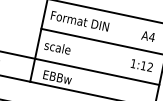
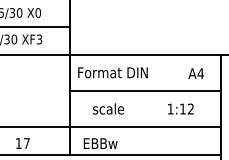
text: (57, 47) -> (108, 108), moved
text: (141, 64) -> (180, 108), moved

